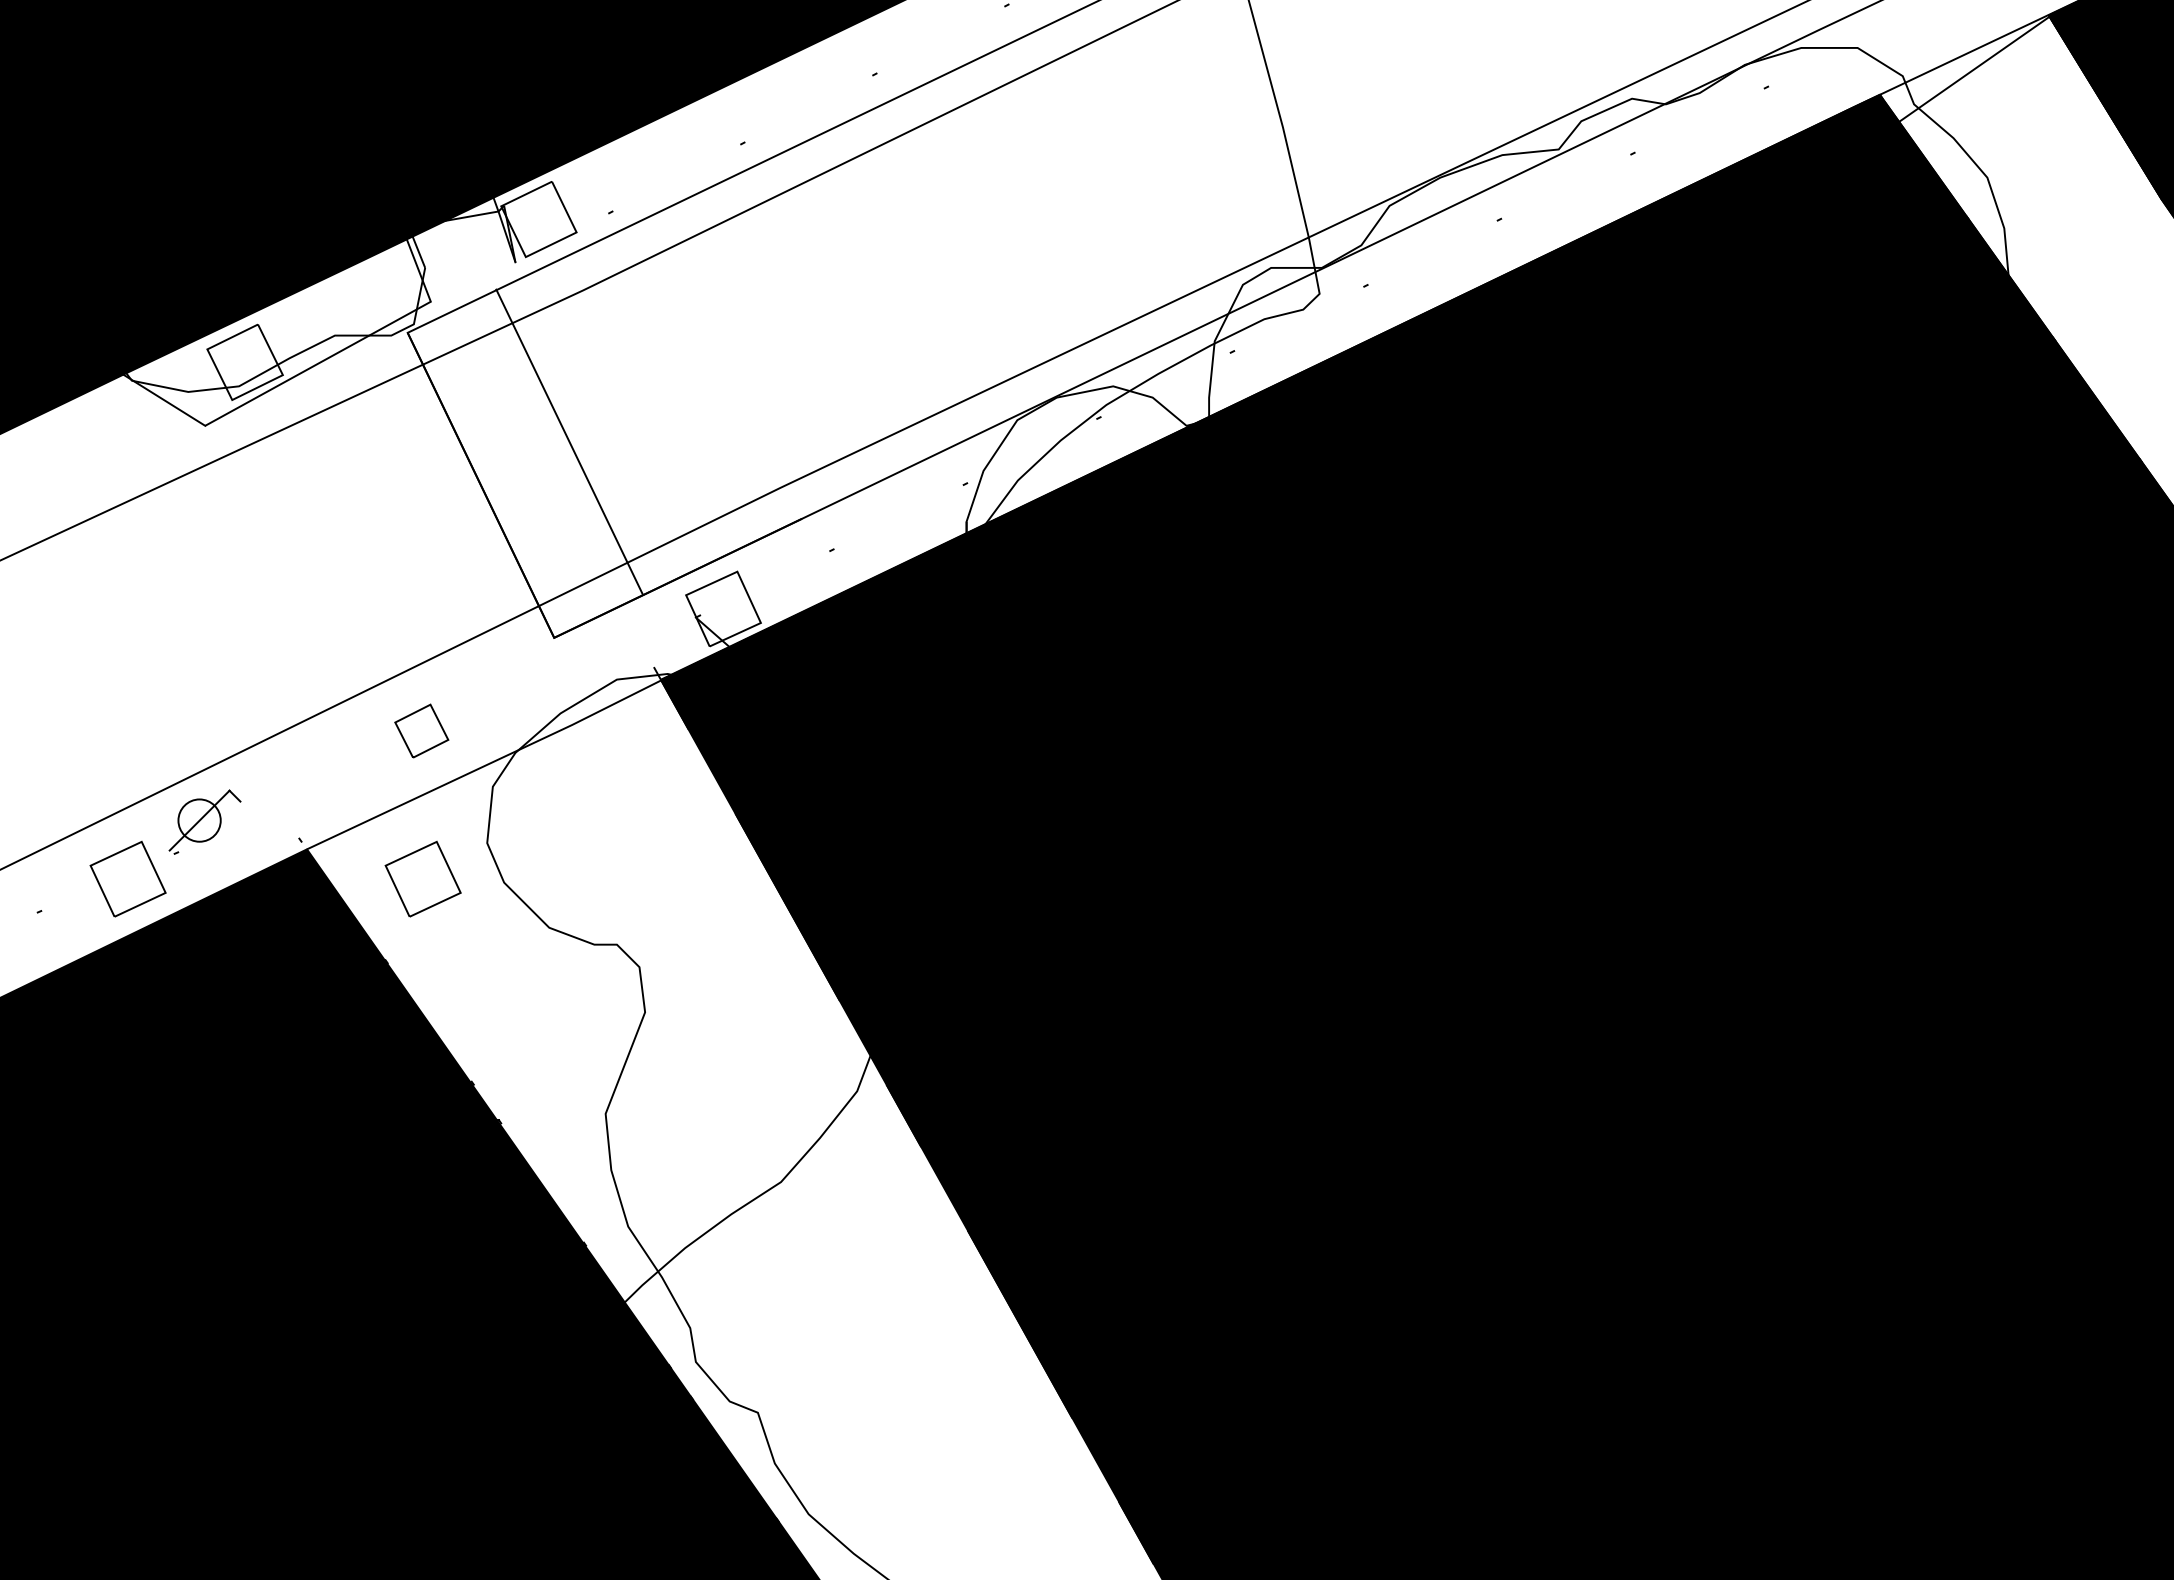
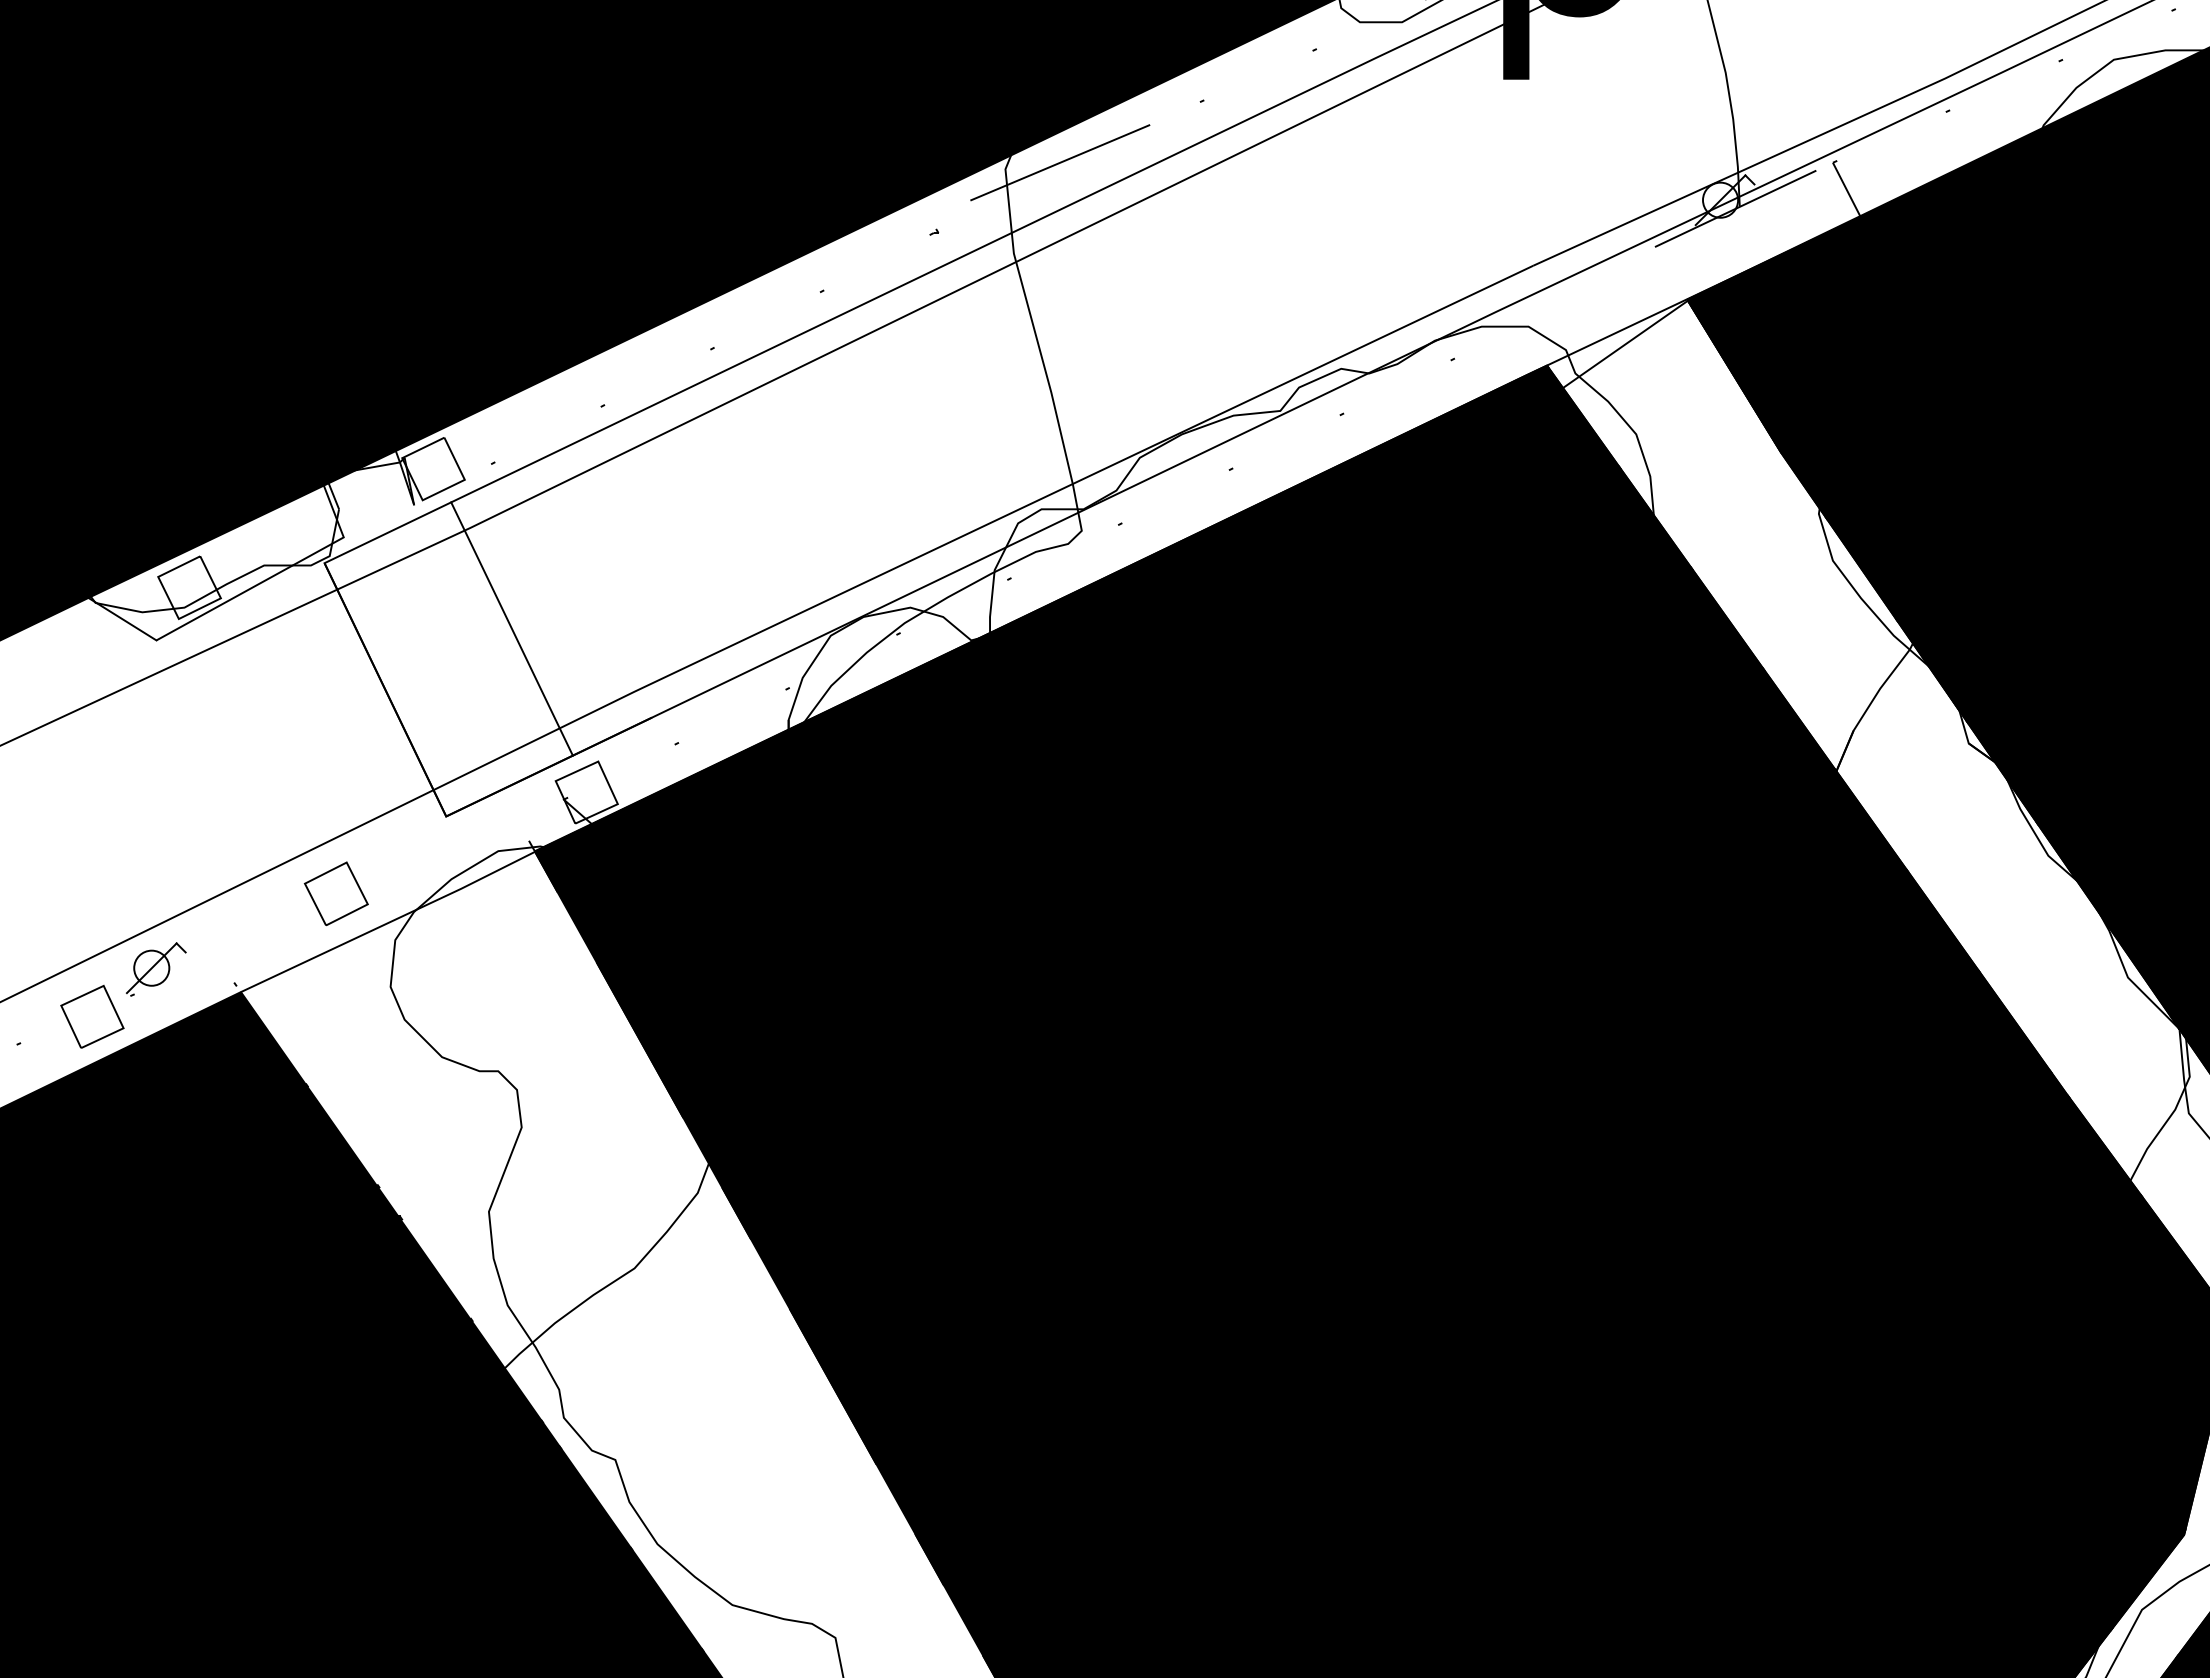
line: (568, 441) -> (511, 628), moved
part: (420, 730) -> (335, 893), size x1.43
part: (423, 878) -> (337, 1016), removed

